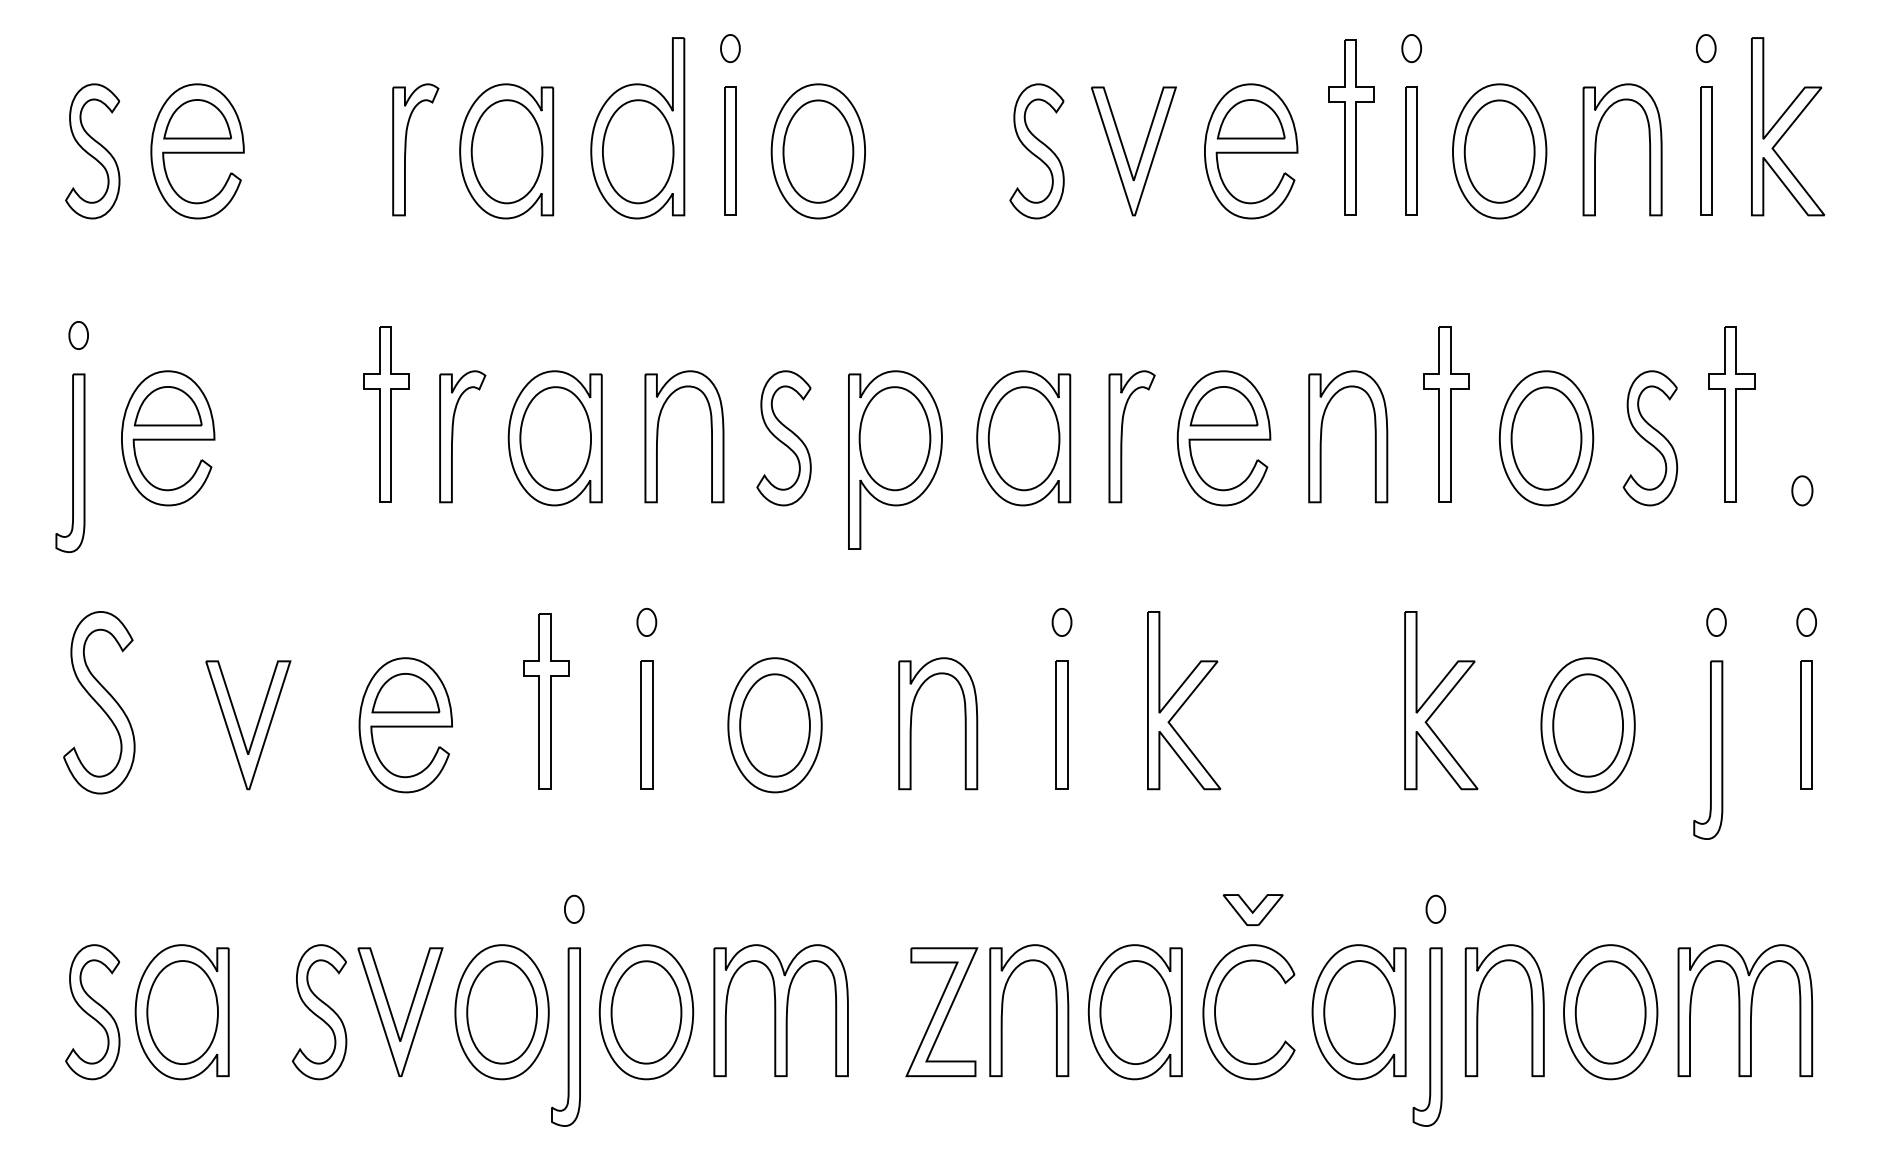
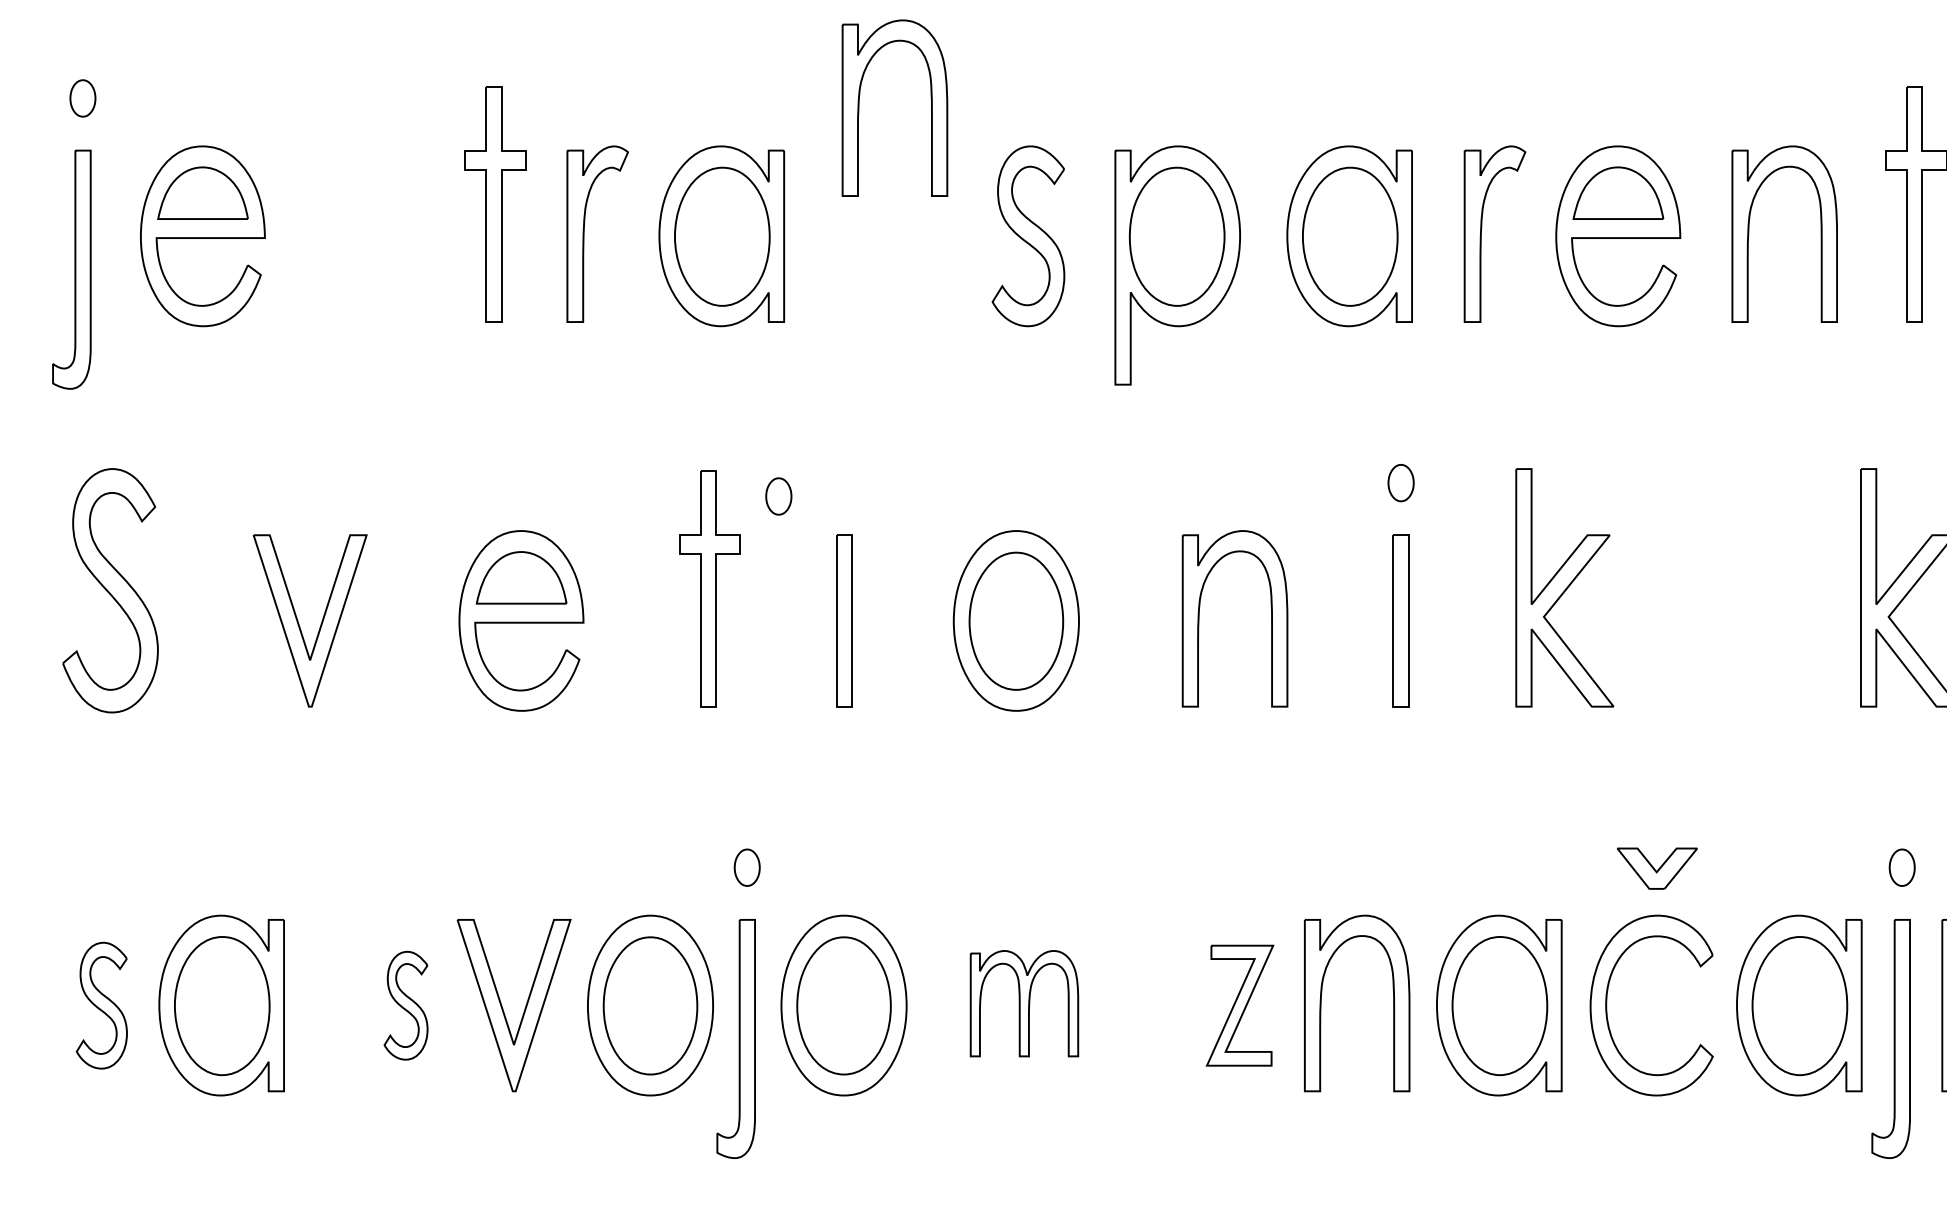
part: (658, 436) -> (860, 107), moved
part: (646, 622) -> (778, 496), moved
part: (780, 1010) -> (1023, 1003), size x0.6
part: (92, 1012) -> (101, 1005), size x0.7
part: (319, 1012) -> (405, 1005), size x0.6
part: (941, 1012) -> (1239, 1005), size x0.7

